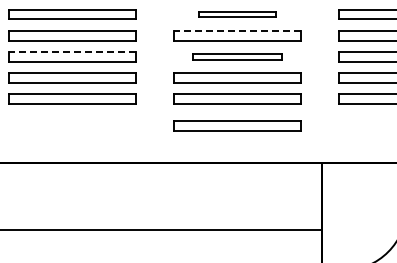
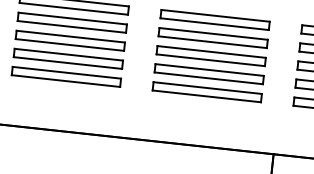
part: (237, 14) -> (215, 19), size x1.67
line: (237, 30) -> (213, 33), dashed -> solid
line: (72, 52) -> (70, 37), dashed -> solid
part: (237, 56) -> (211, 55), size x1.43
part: (237, 125) -> (204, 114), removed

